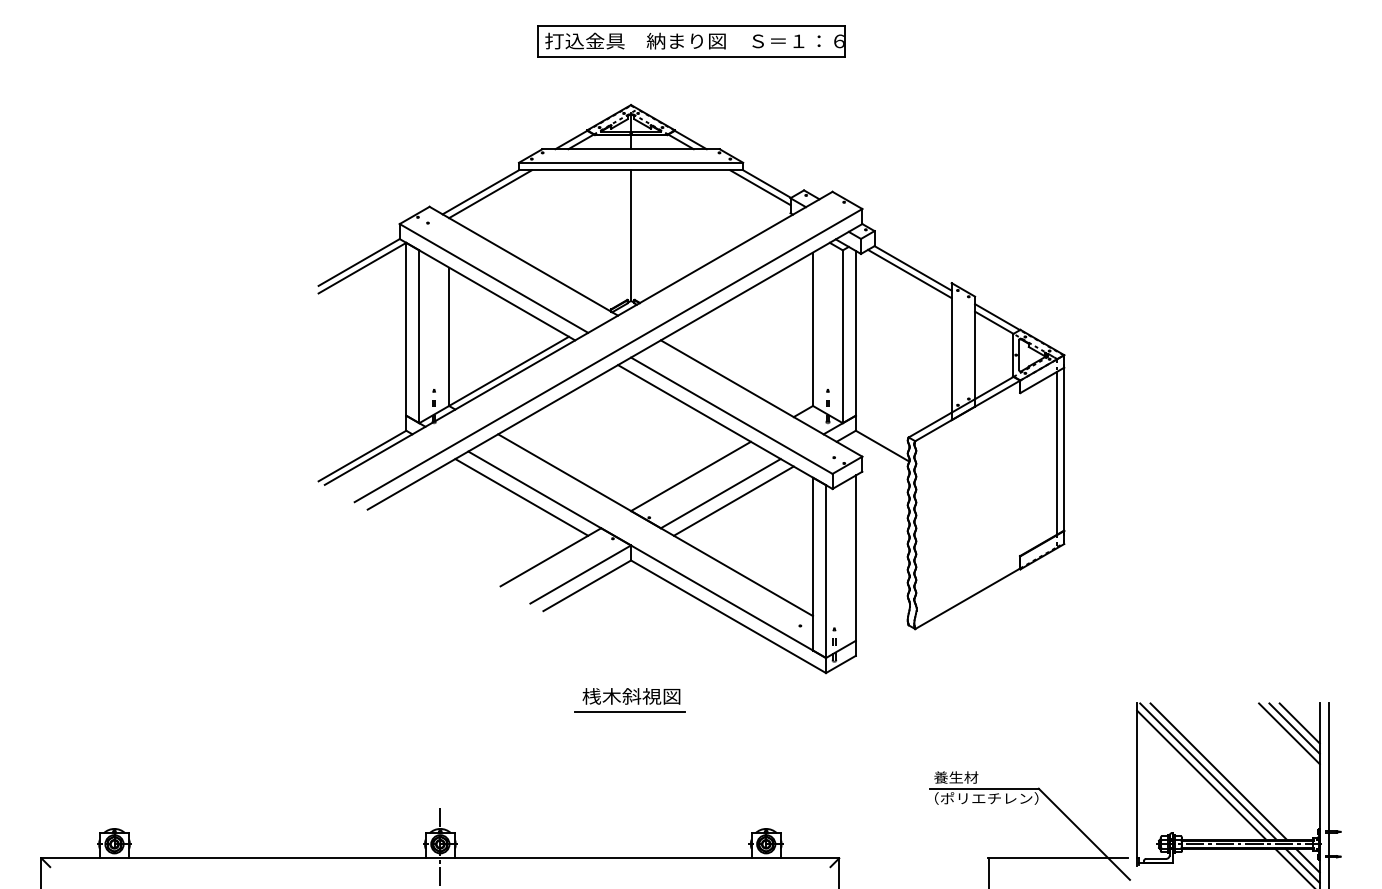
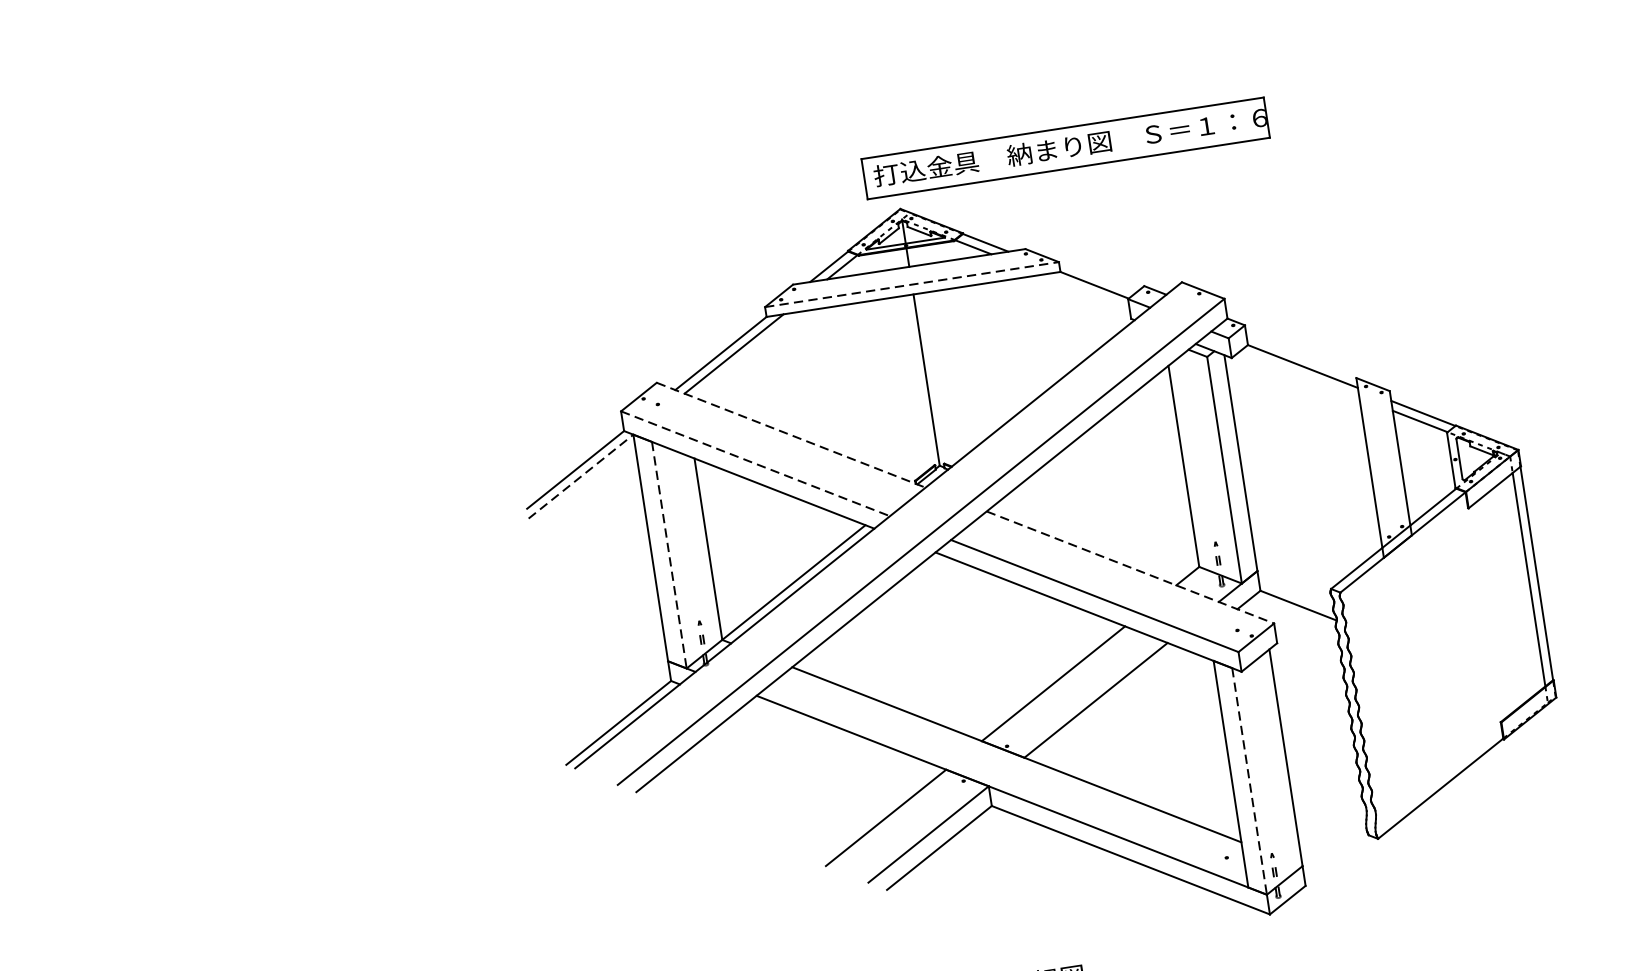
part: (691, 41) -> (1066, 148), moved
line: (631, 162) -> (912, 284), solid -> dashed
line: (760, 187) -> (1086, 291), removed
line: (523, 261) -> (790, 435), solid -> dashed
line: (362, 268) -> (581, 477), solid -> dashed
line: (909, 273) -> (1299, 373), removed
line: (493, 278) -> (754, 463), solid -> dashed
line: (419, 337) -> (669, 556), solid -> dashed
line: (762, 398) -> (1131, 567), solid -> dashed
line: (521, 497) -> (835, 745), removed
line: (733, 500) -> (1114, 706), removed
line: (826, 572) -> (1250, 782), solid -> dashed

